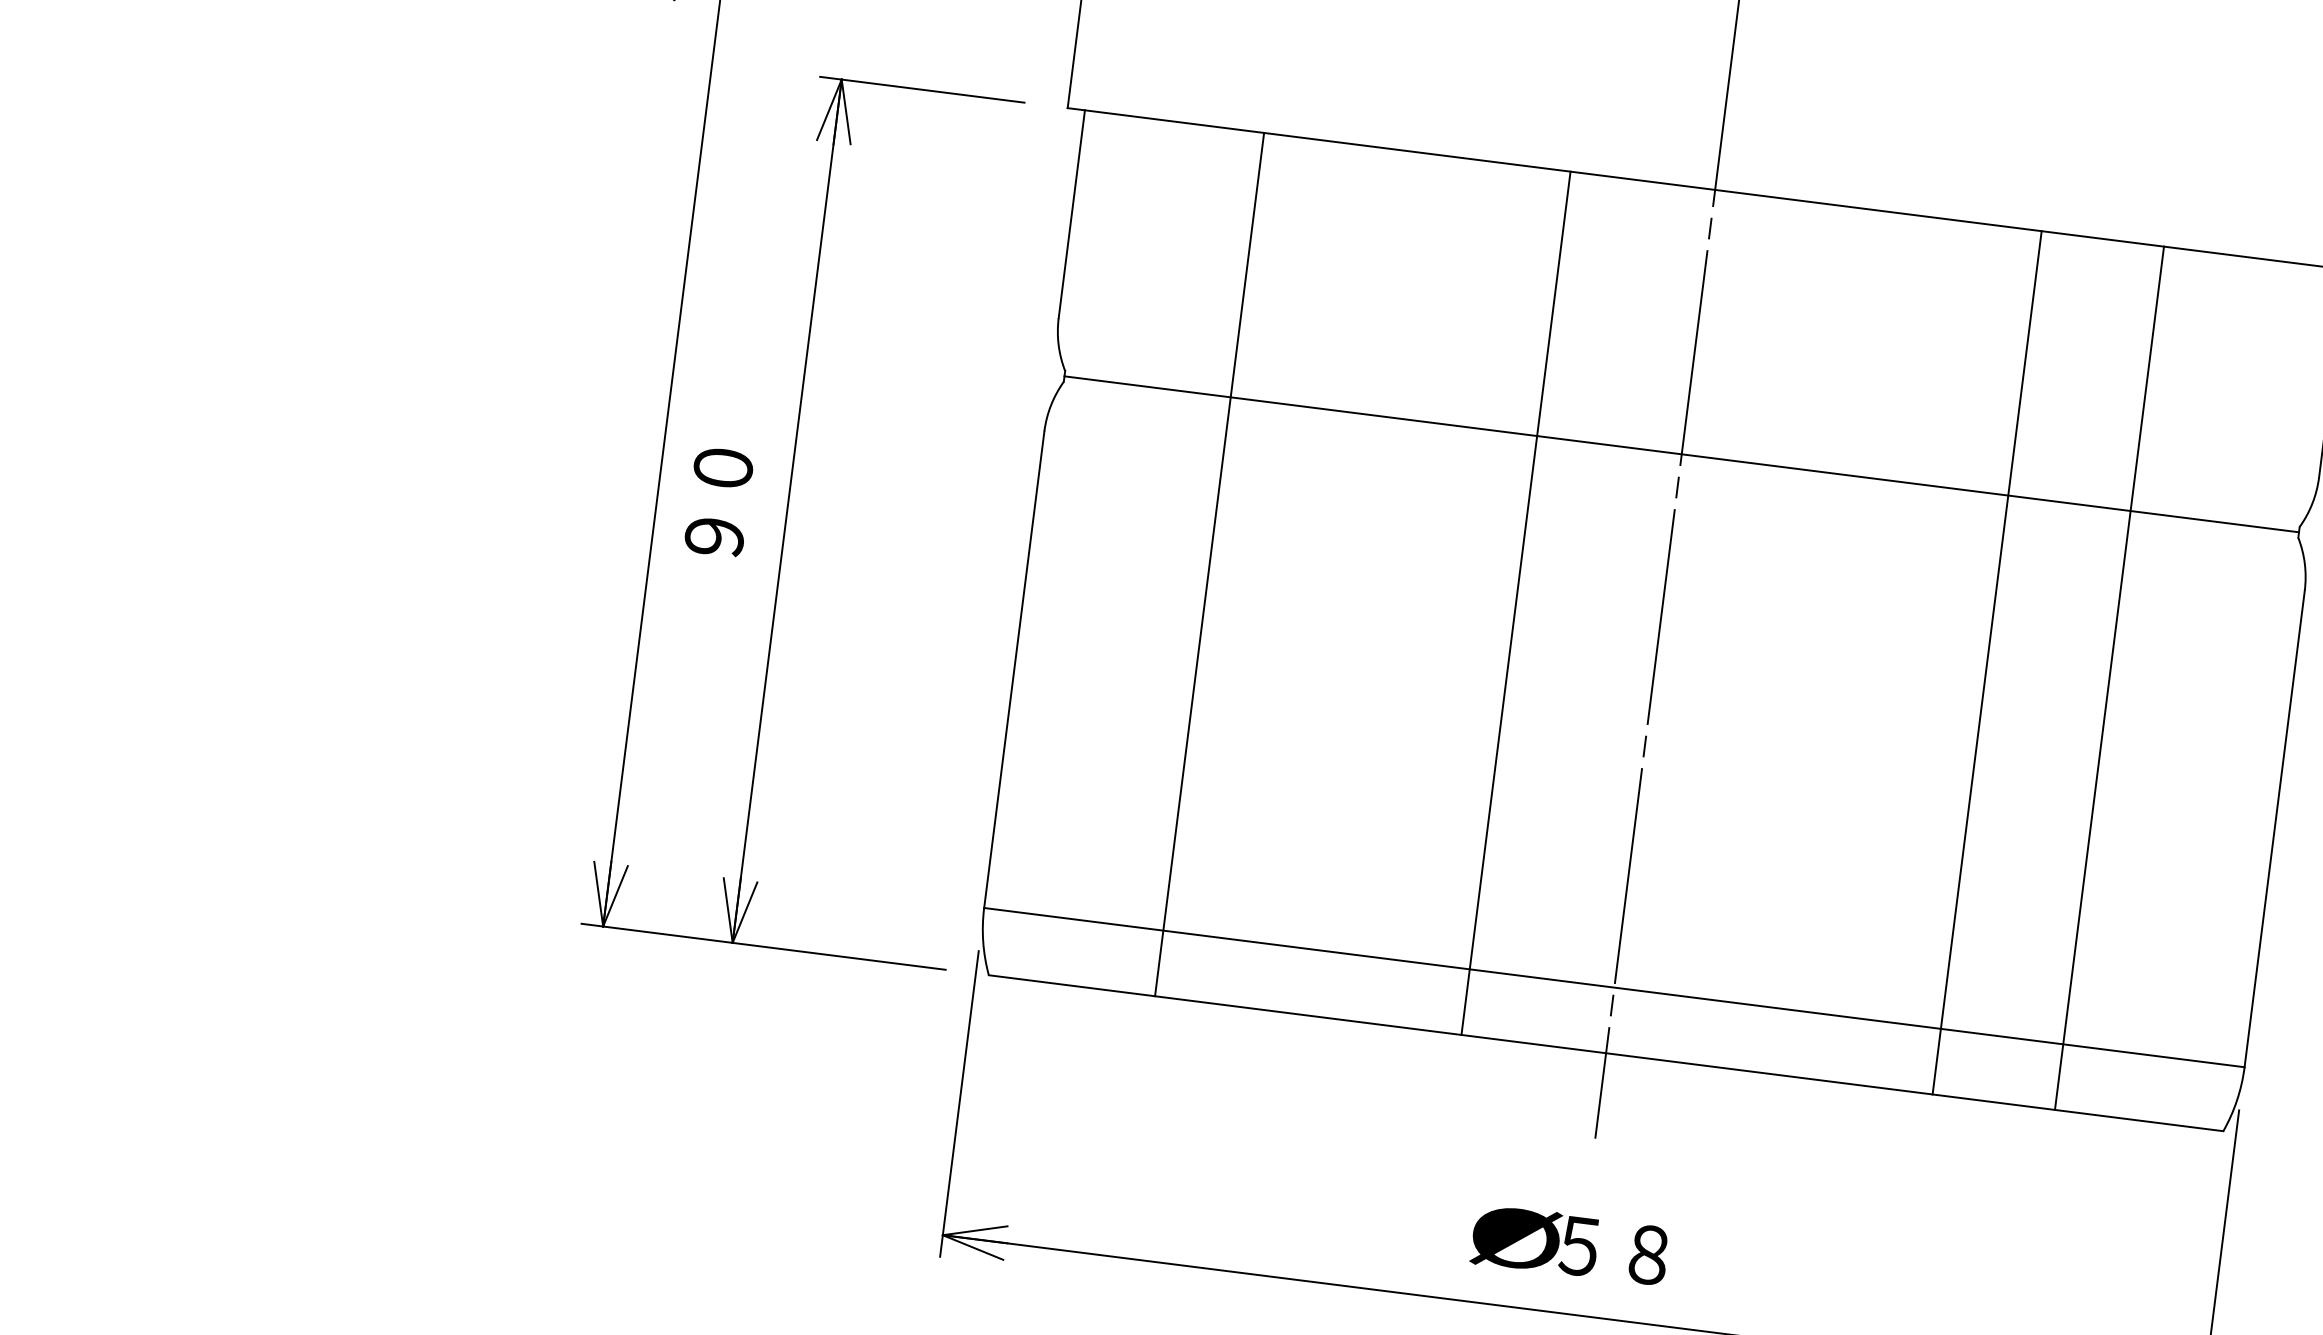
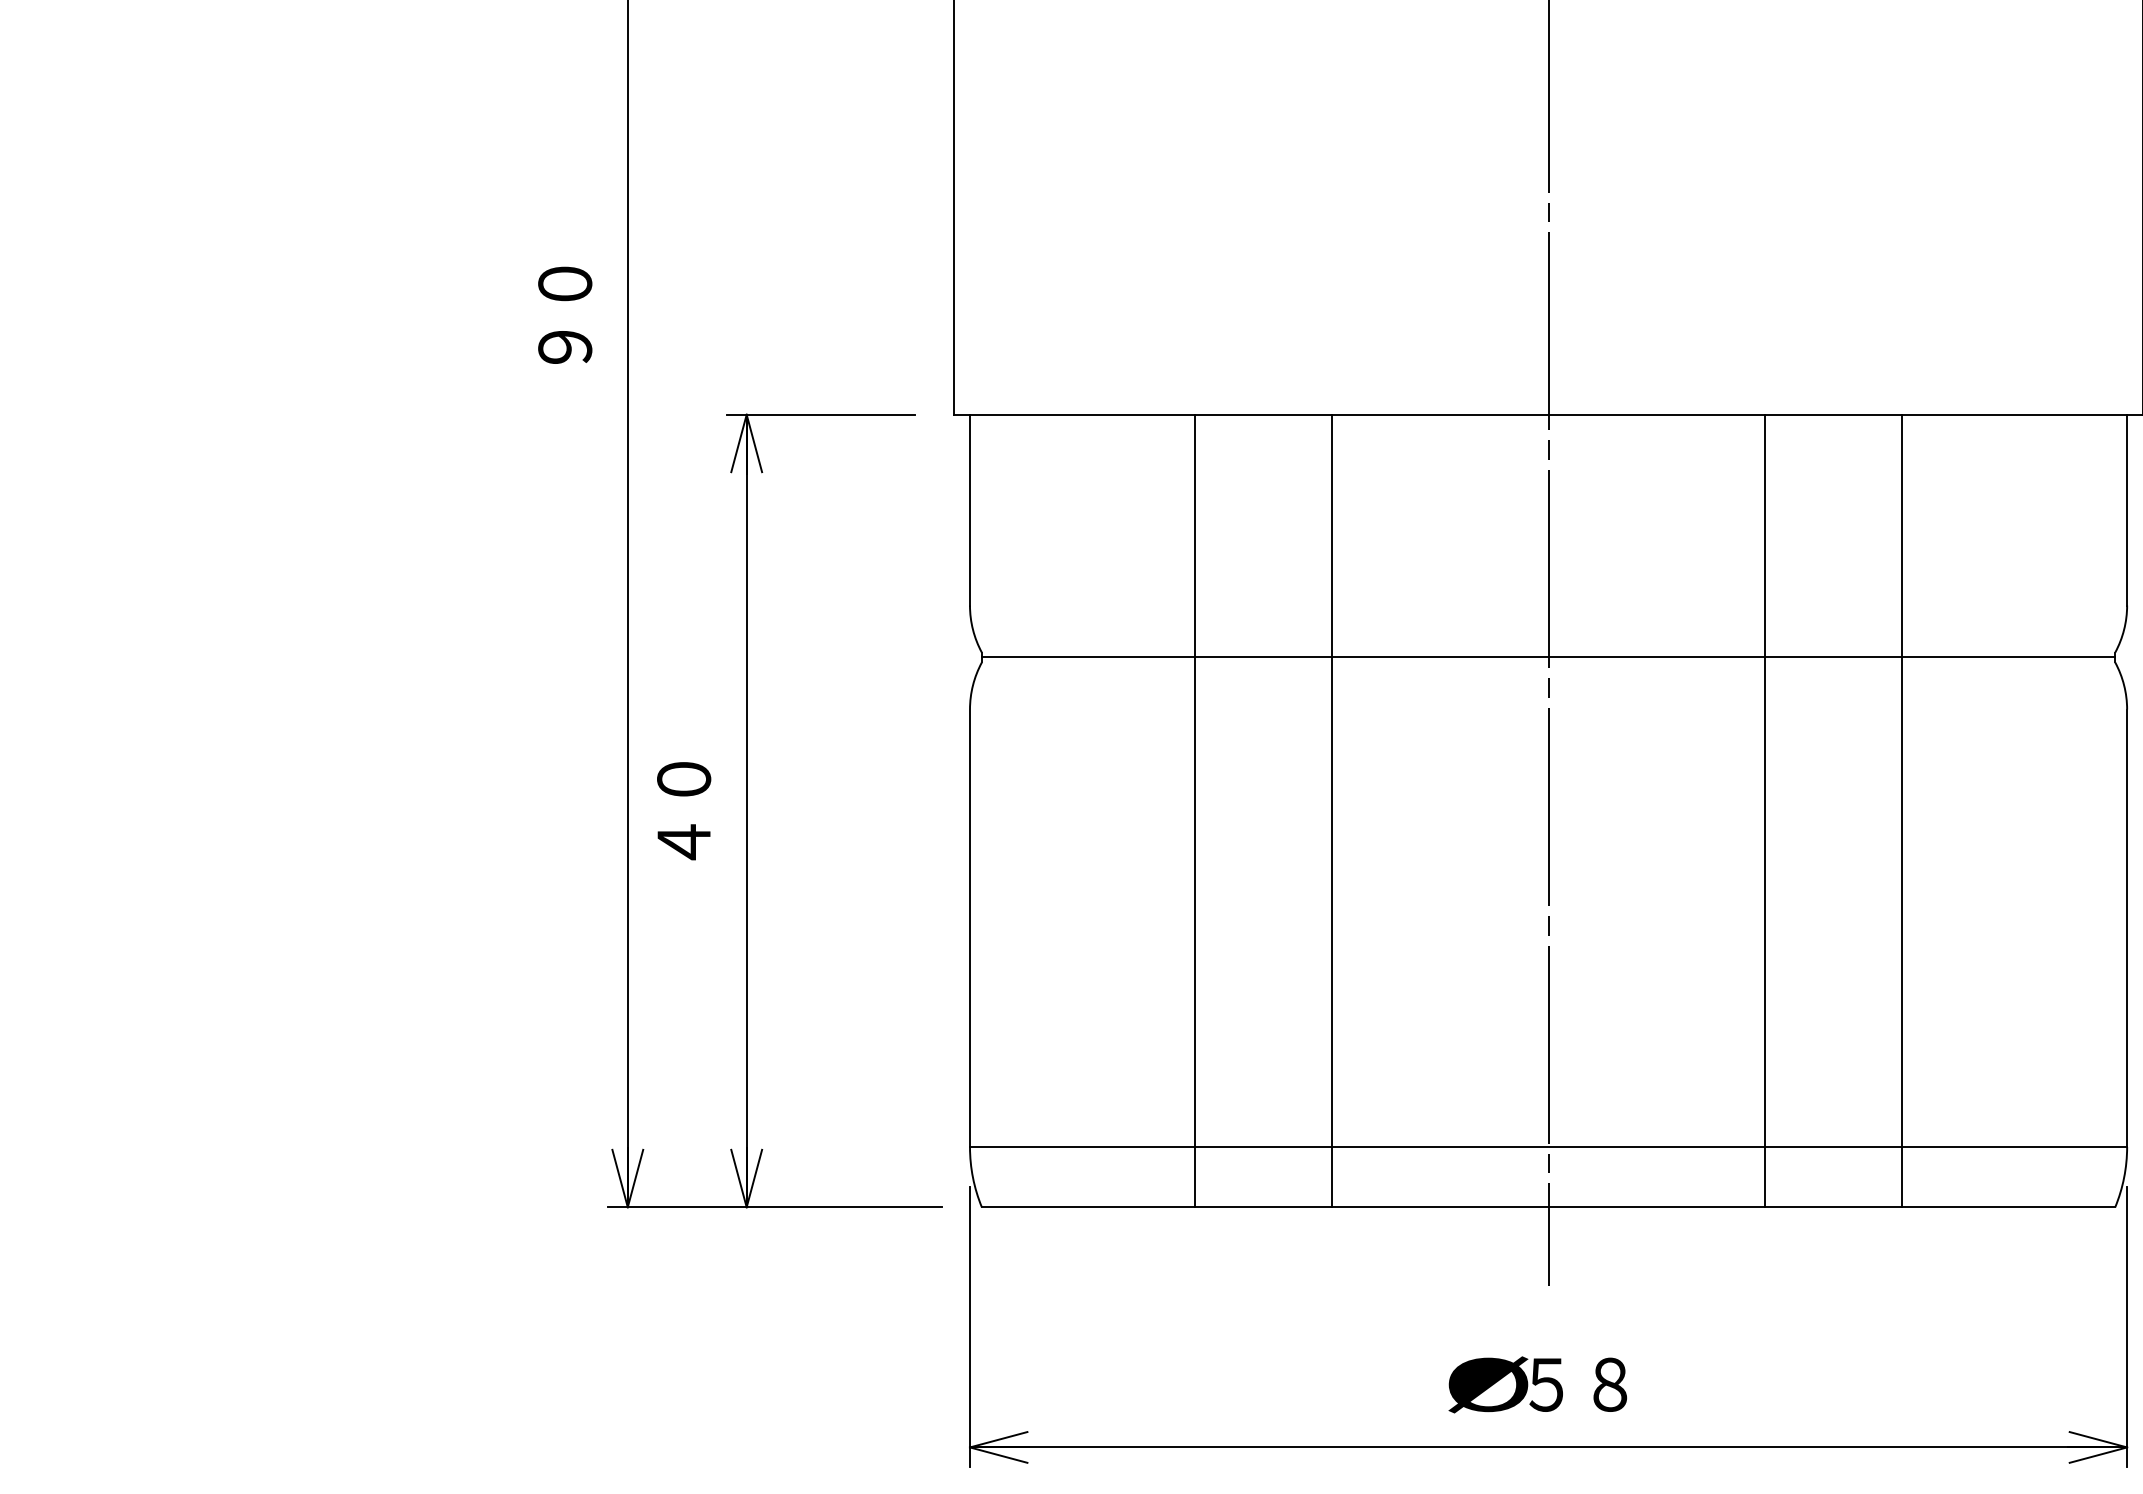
text: (715, 536) -> (684, 842), ９０ -> ４０
line: (1209, 564) -> (1195, 810), moved
line: (1515, 602) -> (1331, 810), moved
line: (1987, 662) -> (1765, 810), moved
line: (2109, 677) -> (1901, 810), moved

